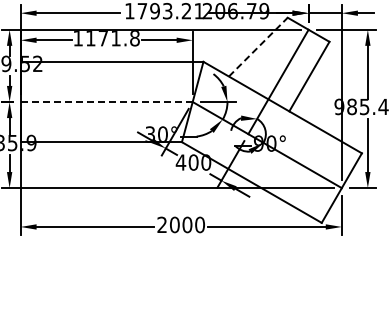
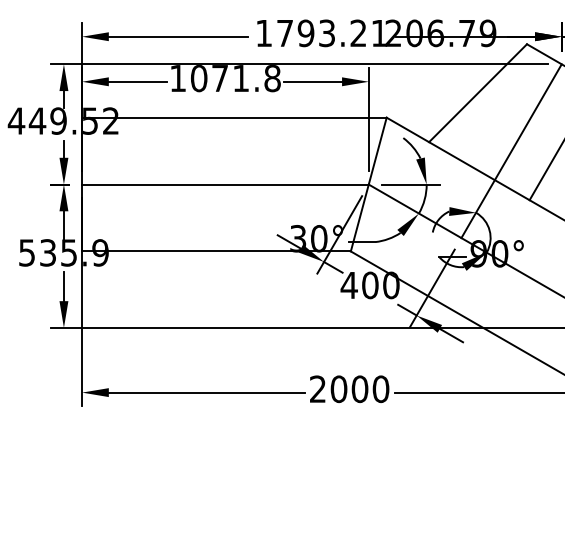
text: (90, 38) -> (198, 78), 1171.8 -> 1071.8
line: (258, 47) -> (478, 93), dashed -> solid
line: (106, 102) -> (225, 185), dashed -> solid

